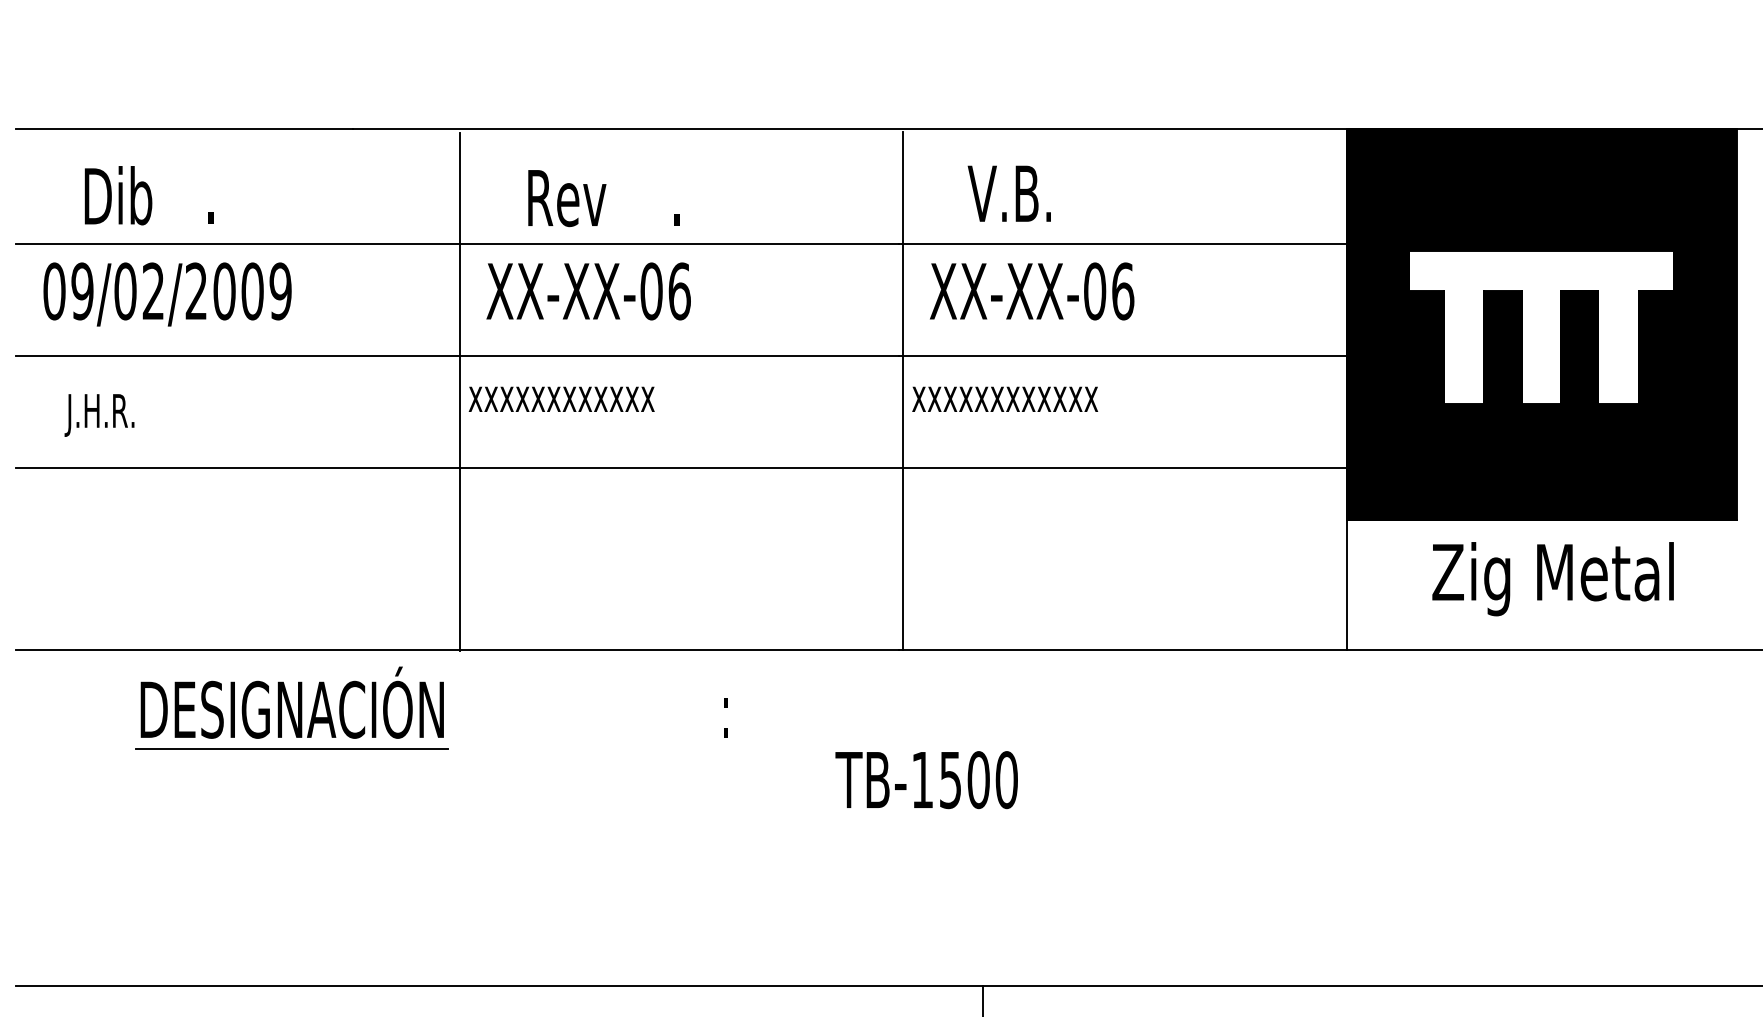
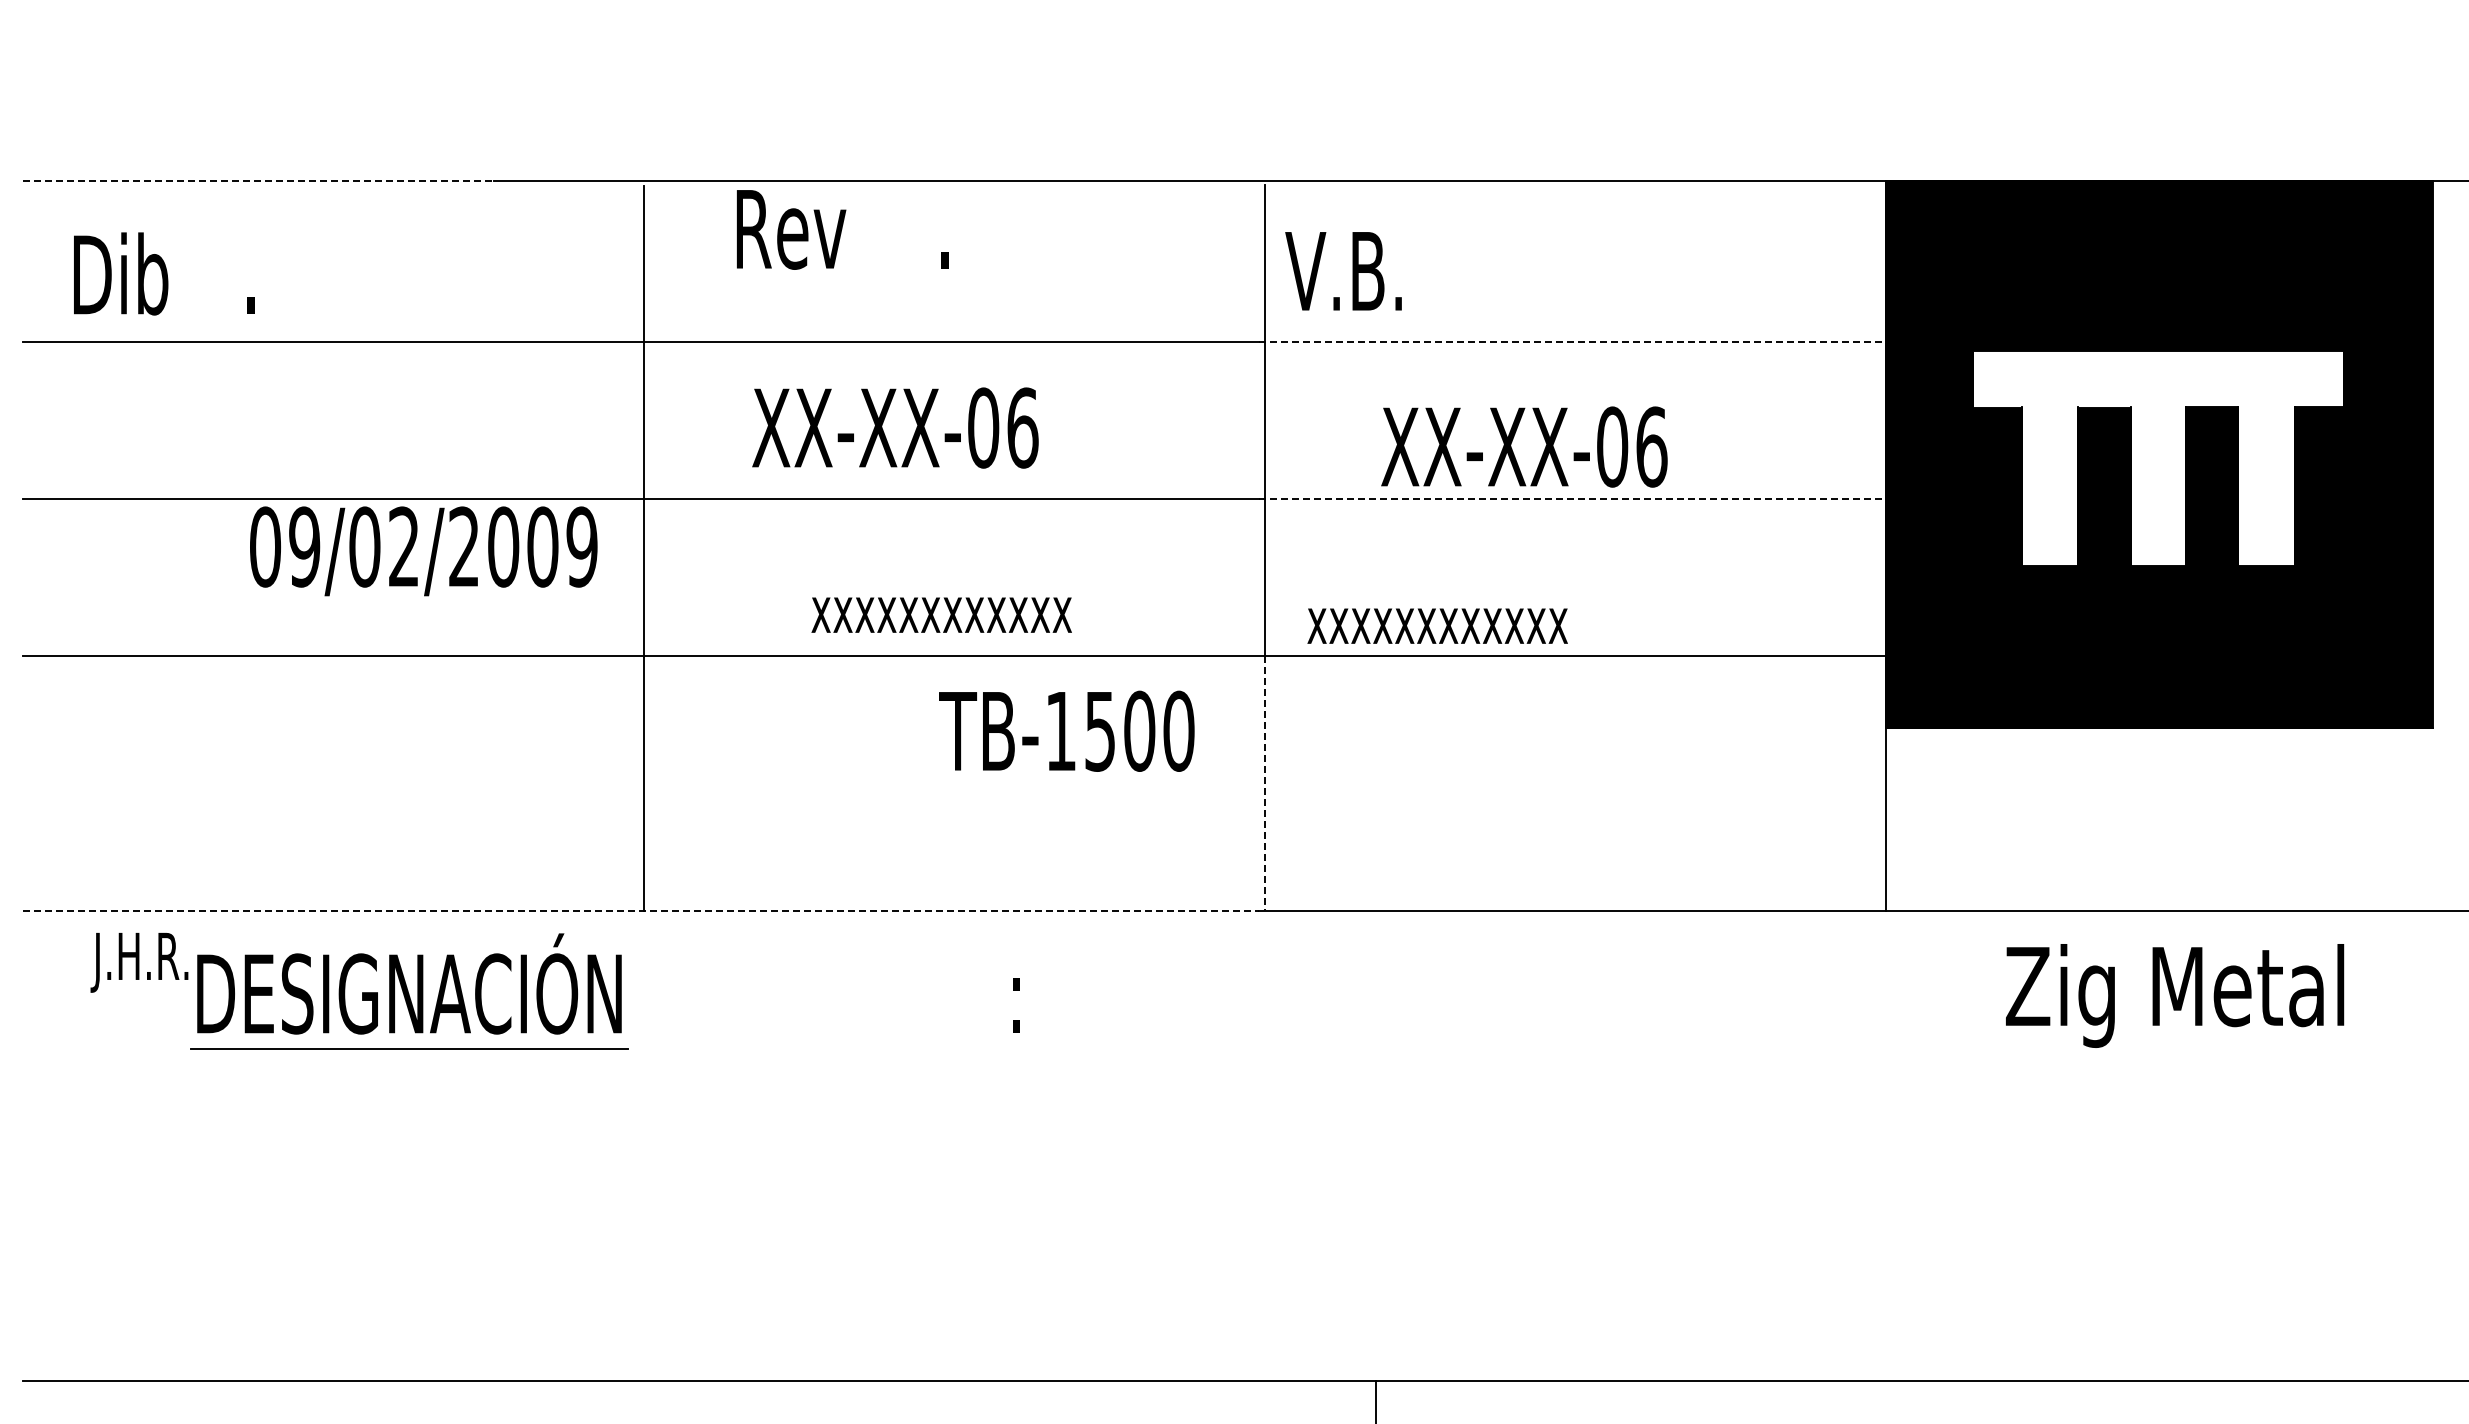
line: (184, 128) -> (258, 180), solid -> dashed
text: (1009, 193) -> (1343, 271), moved
text: (149, 195) -> (164, 273), moved
text: (603, 198) -> (842, 229), moved
line: (1122, 243) -> (1572, 341), solid -> dashed
text: (588, 291) -> (895, 427), moved
text: (1032, 291) -> (1524, 446), moved
text: (167, 294) -> (423, 551), moved
line: (1122, 356) -> (1572, 498), solid -> dashed
text: (561, 398) -> (941, 614), moved
text: (1005, 398) -> (1437, 625), moved
text: (99, 415) -> (139, 962), moved
line: (903, 558) -> (1265, 782), solid -> dashed
text: (1553, 578) -> (2175, 995), moved
line: (457, 650) -> (640, 910), solid -> dashed
text: (926, 779) -> (1066, 730), moved

